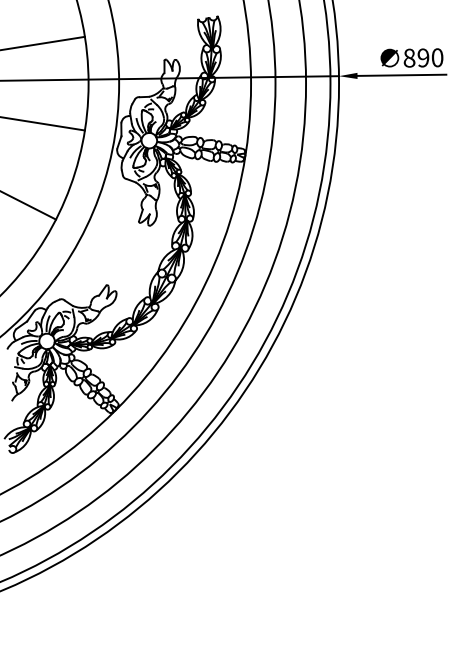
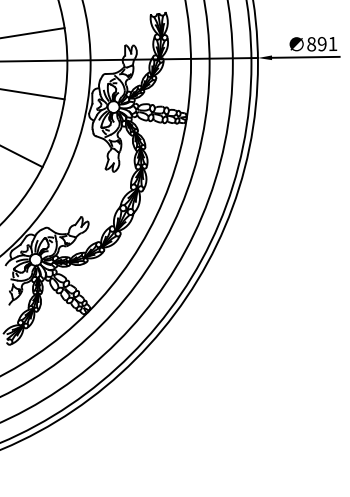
text: (437, 57) -> (332, 43), 890 -> 891

